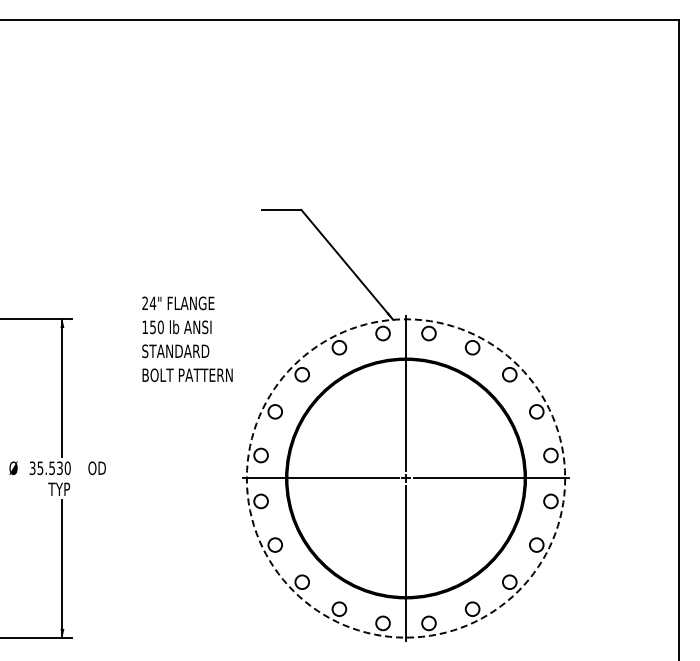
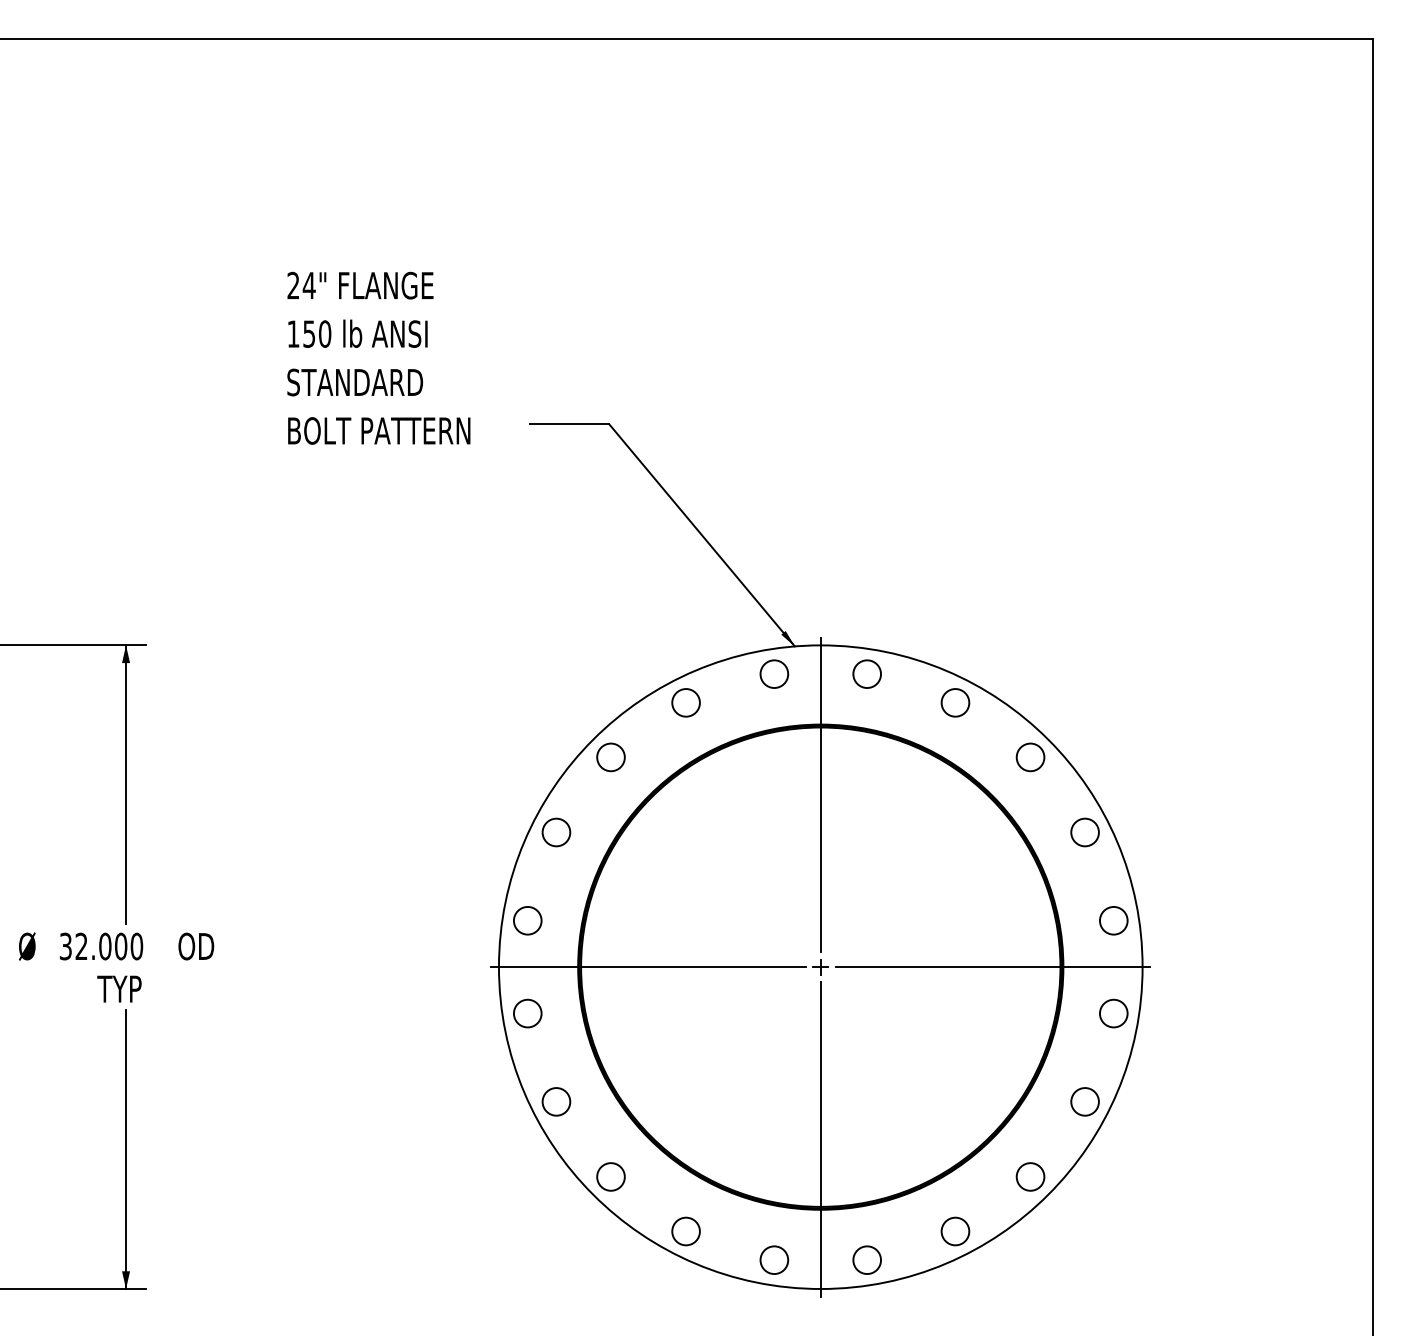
text: (187, 338) -> (378, 356), moved
text: (49, 468) -> (99, 947), 35.530 -> 32.000
circle: (405, 478) -> (819, 967), dashed -> solid

